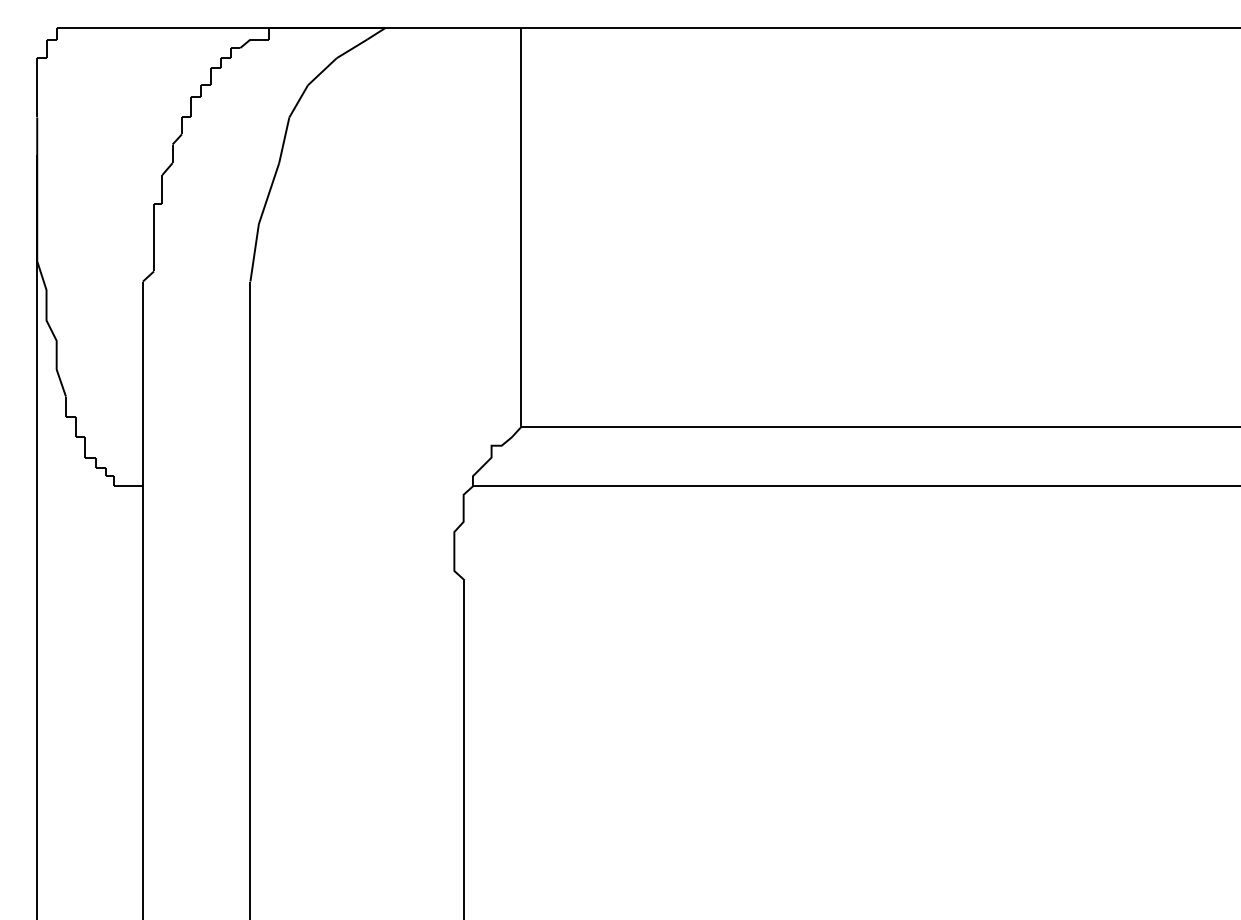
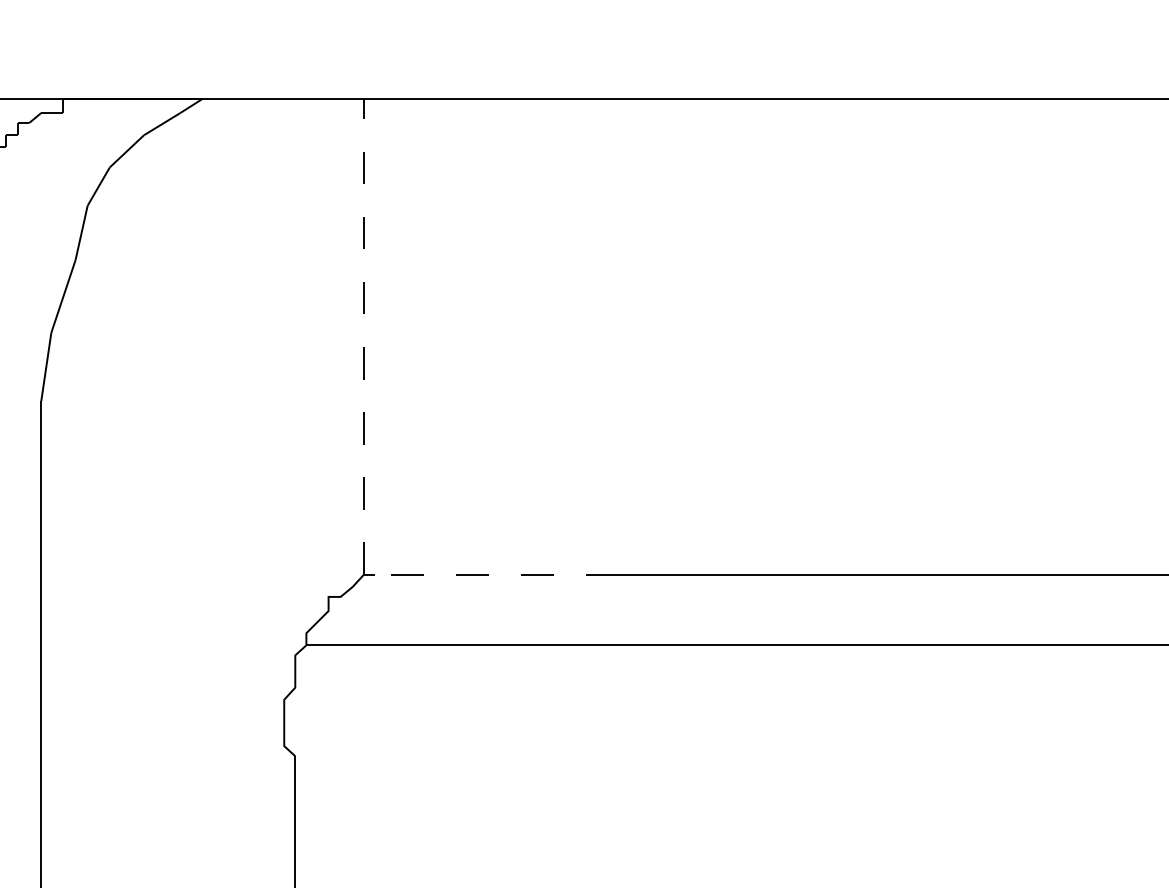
line: (521, 227) -> (364, 336), solid -> dashed
line: (632, 427) -> (496, 575), solid -> dashed

